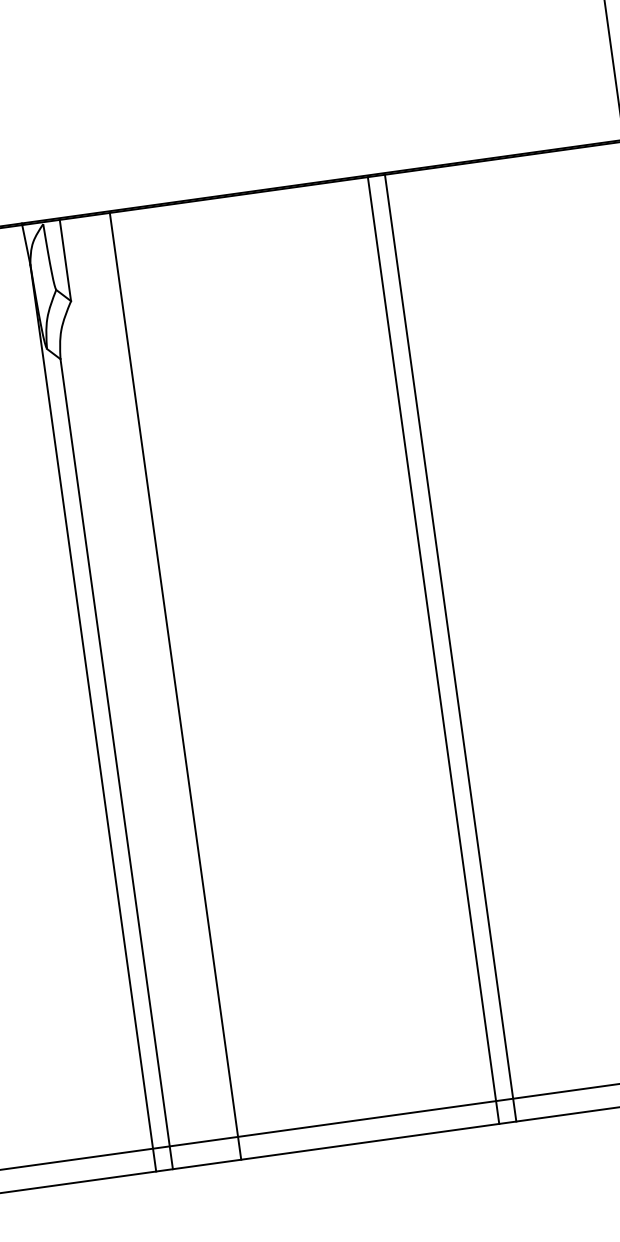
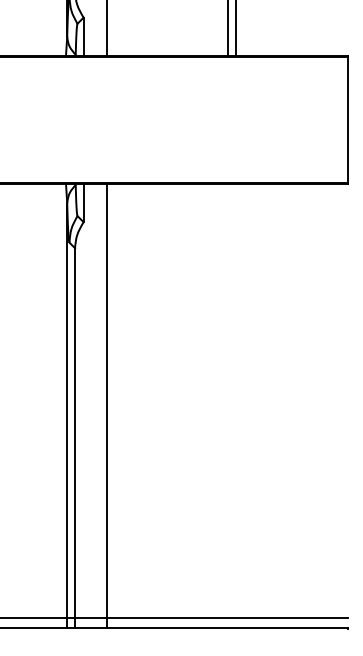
line: (451, 648) -> (236, 406), removed
line: (434, 651) -> (228, 406), removed

